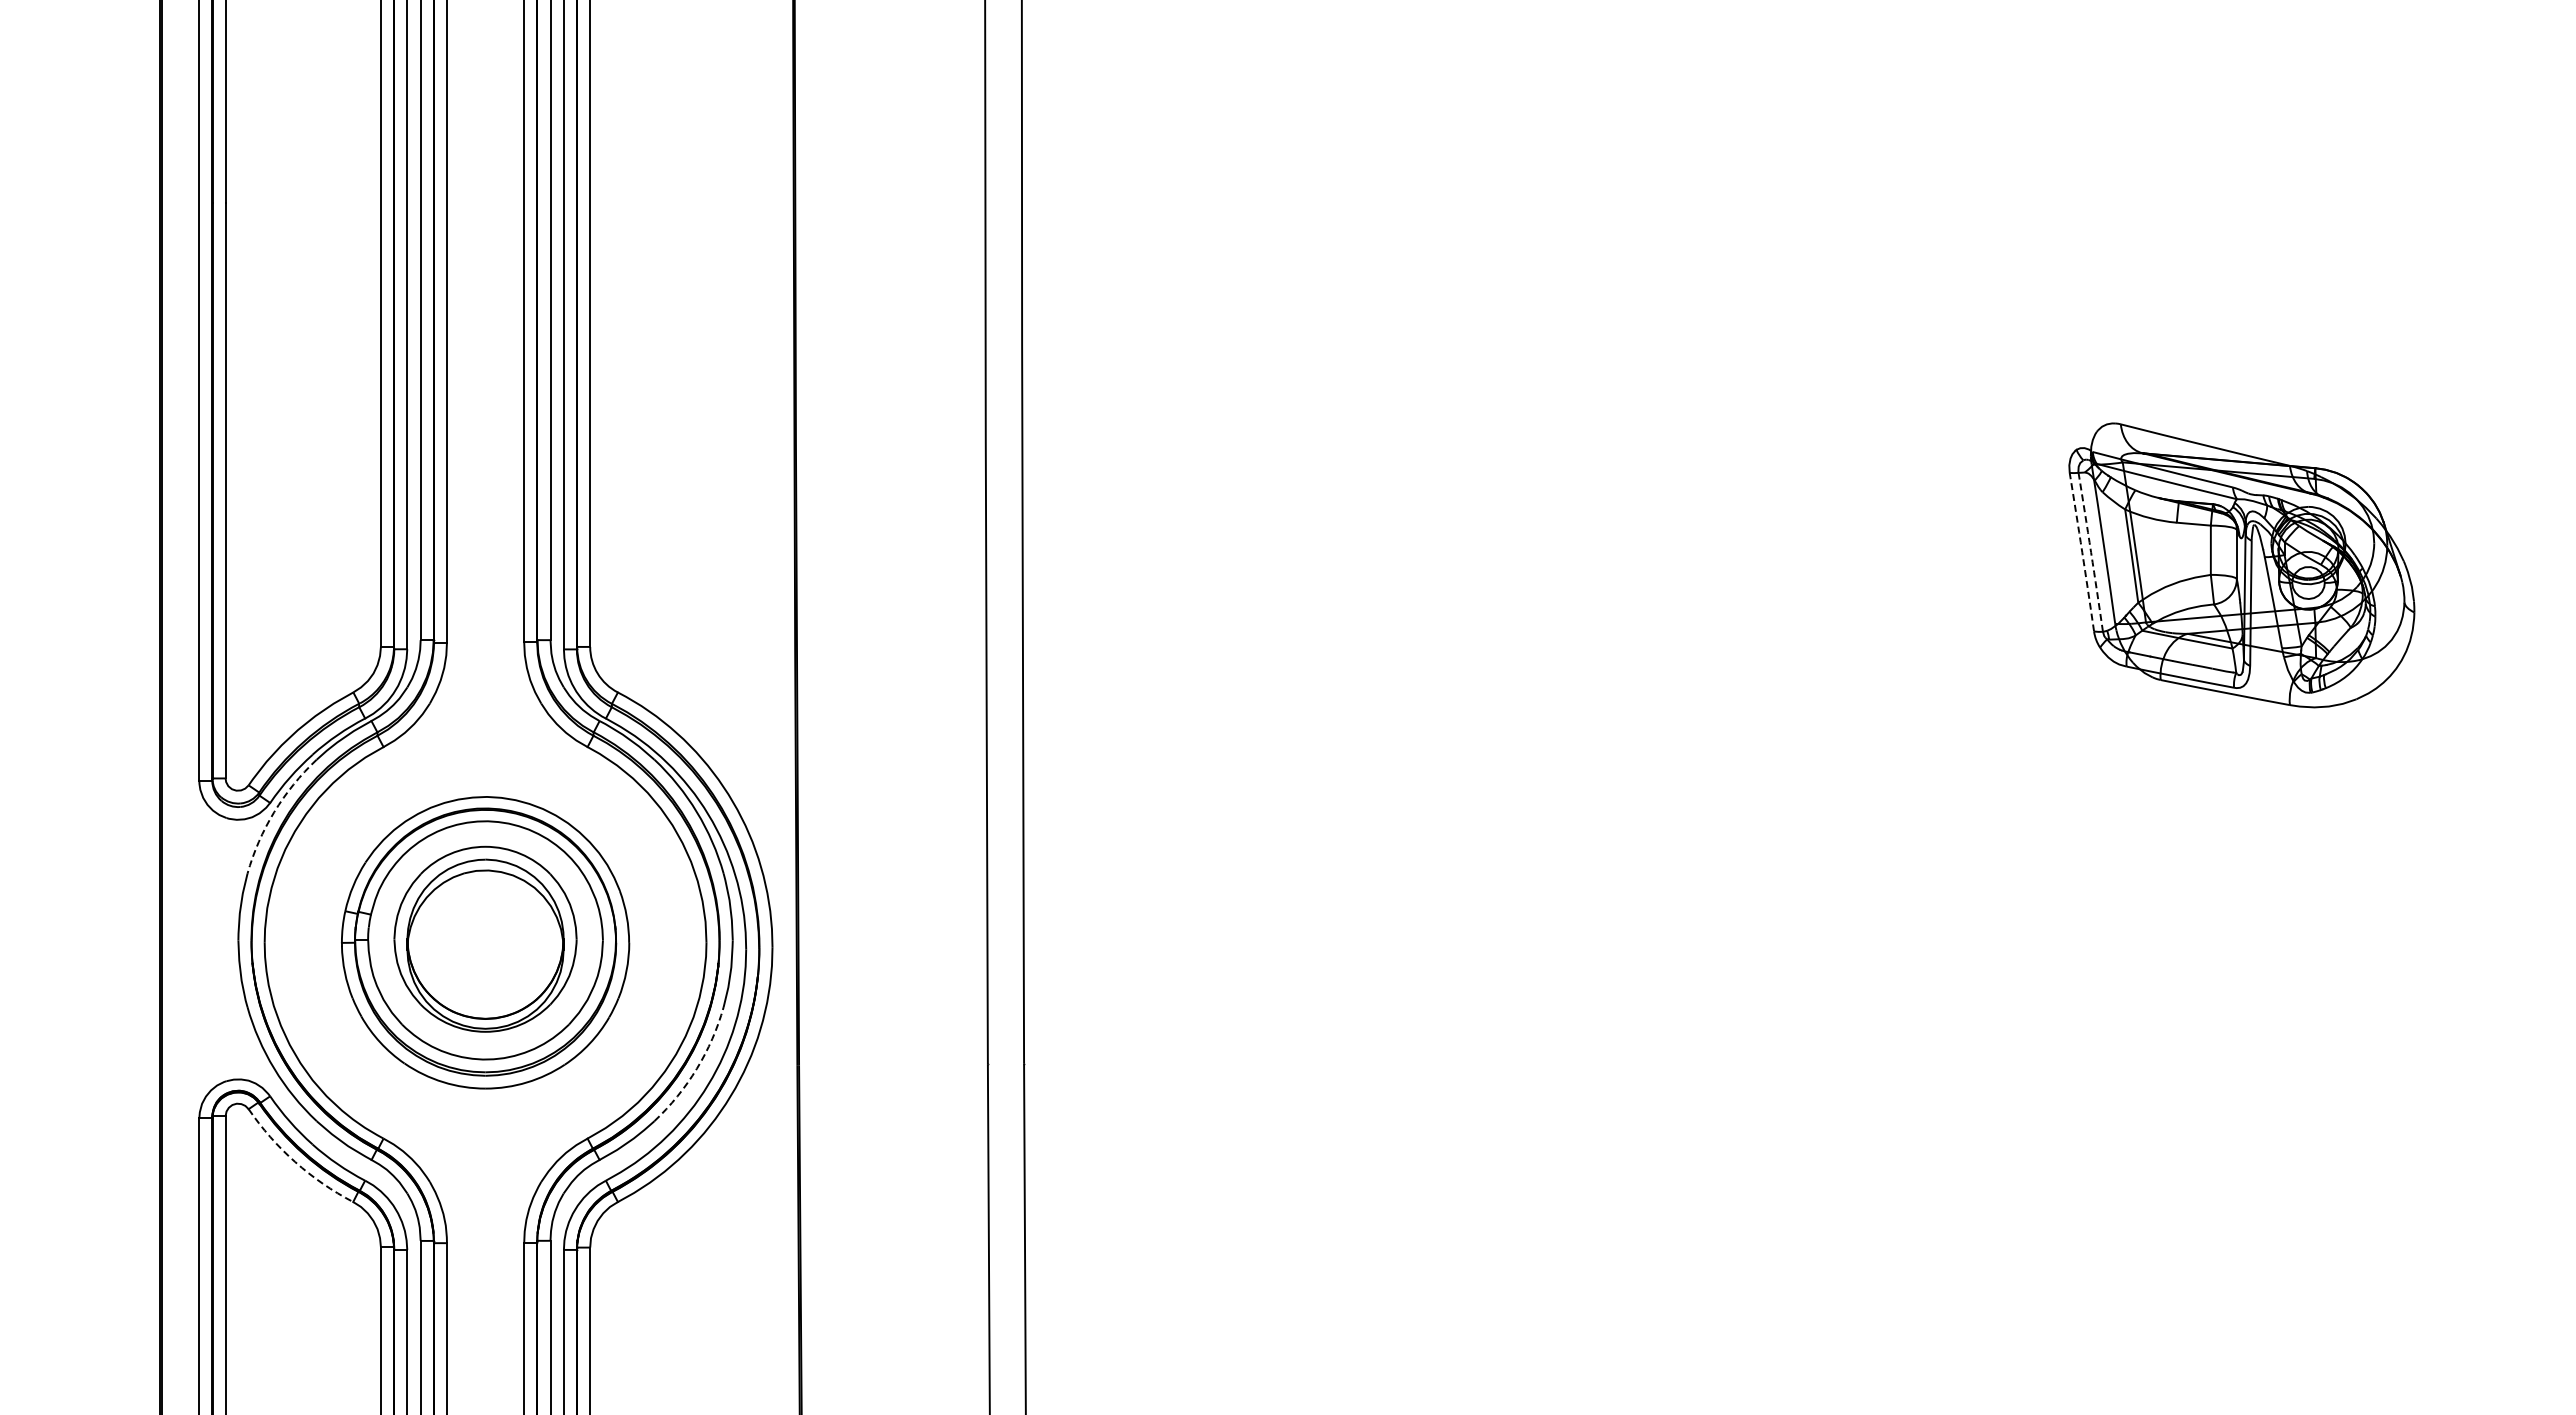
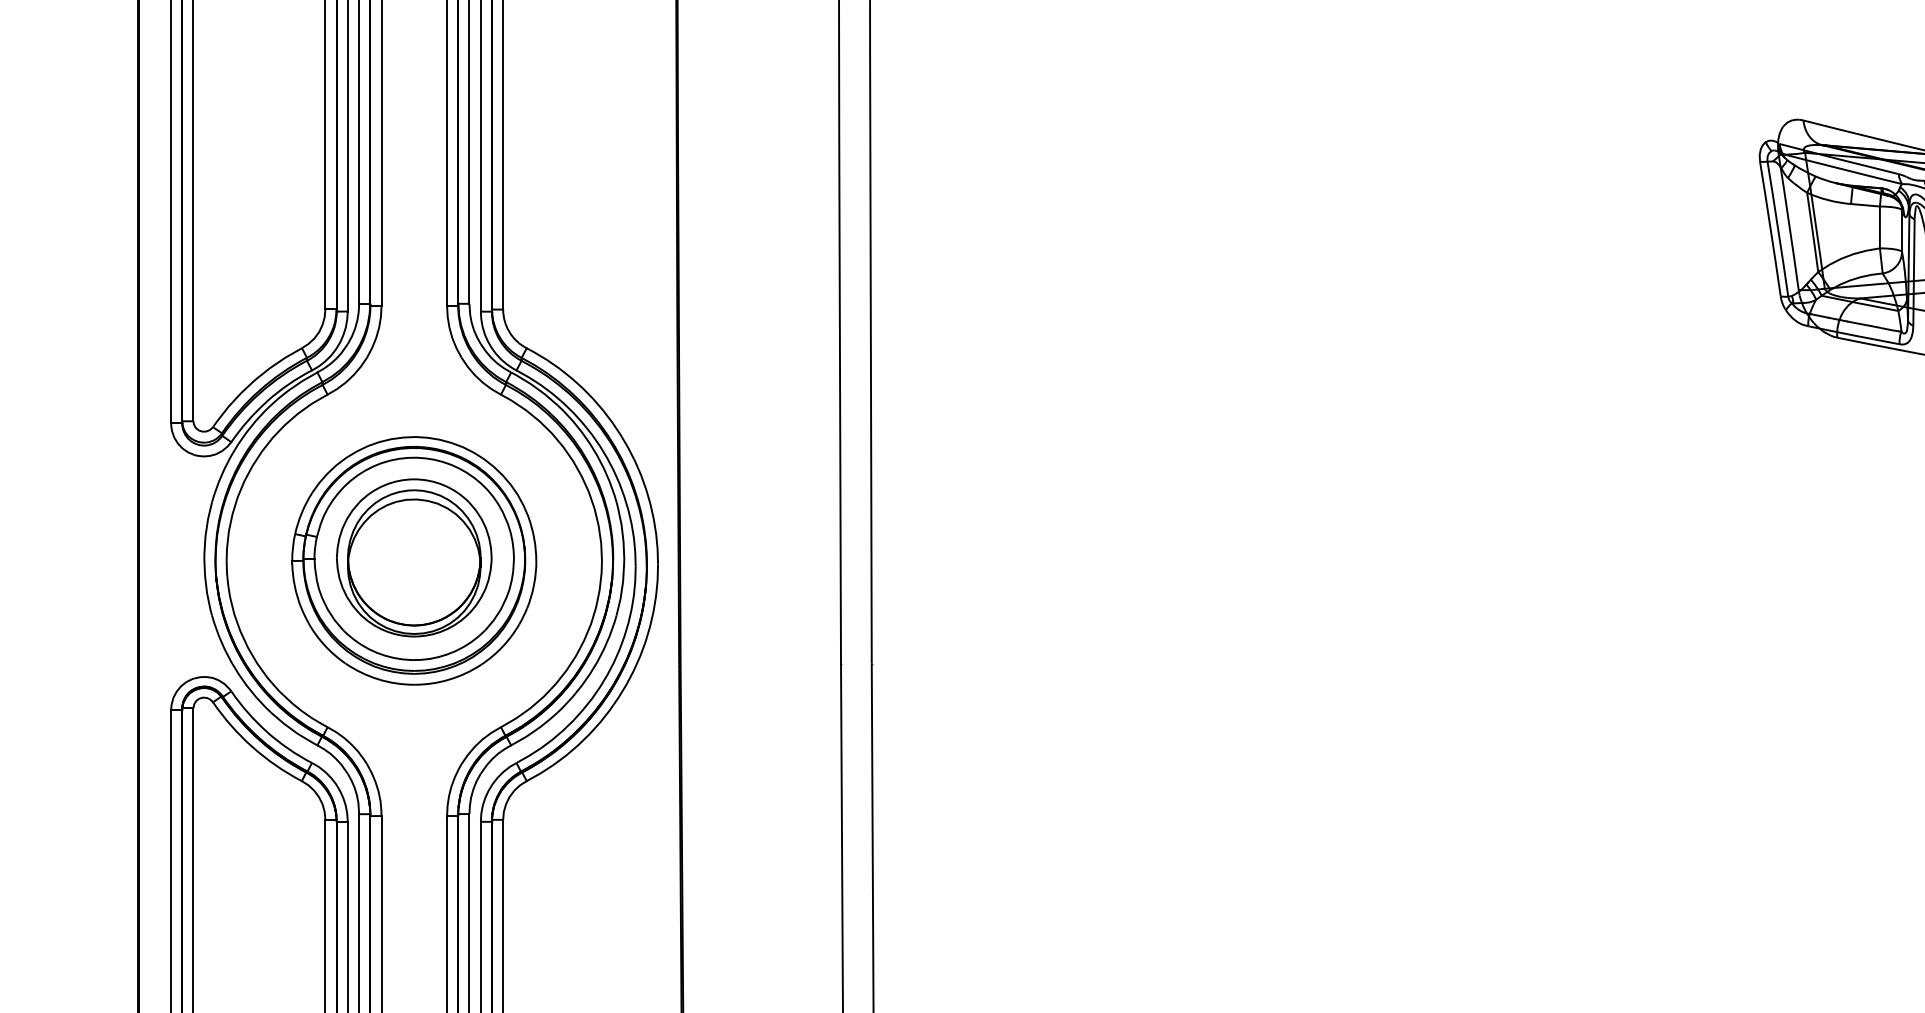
arc: (2082, 552) -> (1770, 229), dashed -> solid
arc: (2091, 552) -> (1778, 229), dashed -> solid
arc: (274, 812) -> (234, 450), dashed -> solid
arc: (696, 1068) -> (593, 667), dashed -> solid
arc: (295, 1162) -> (252, 747), dashed -> solid

